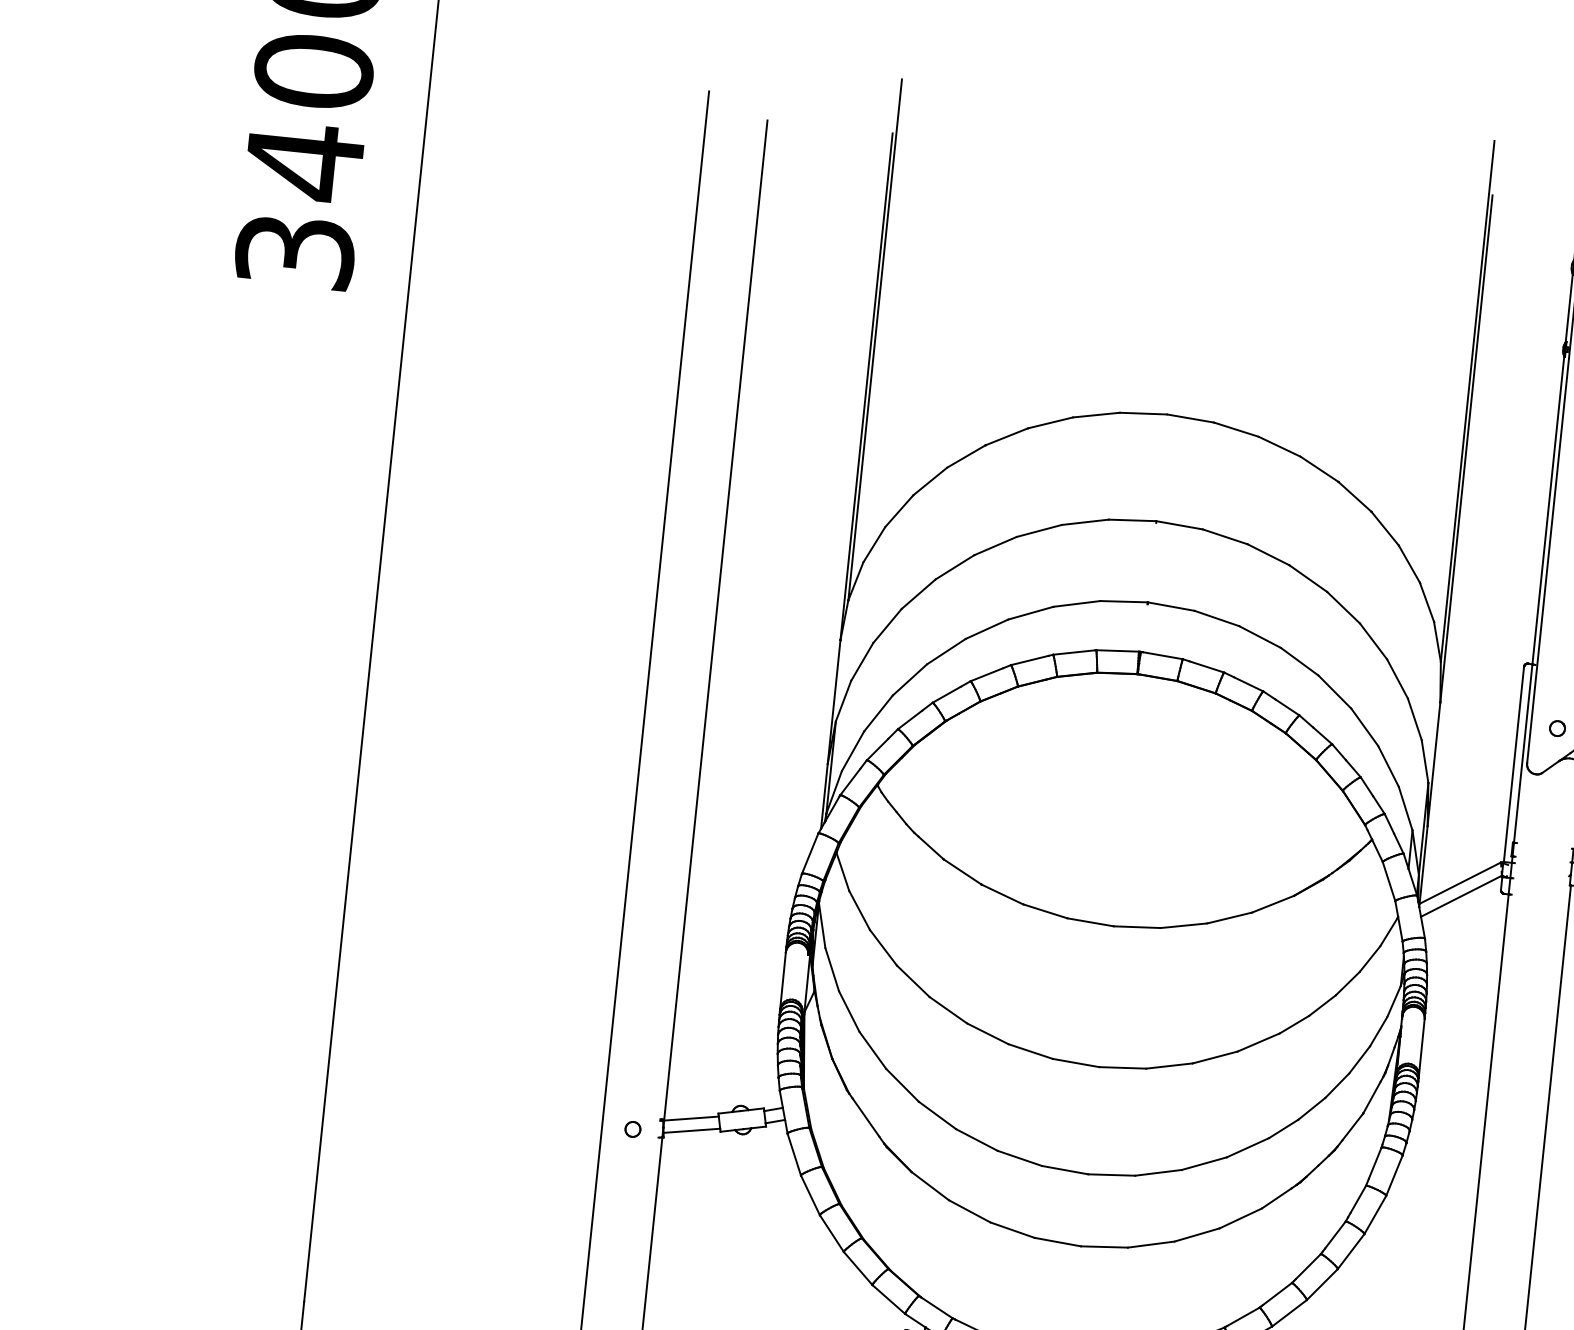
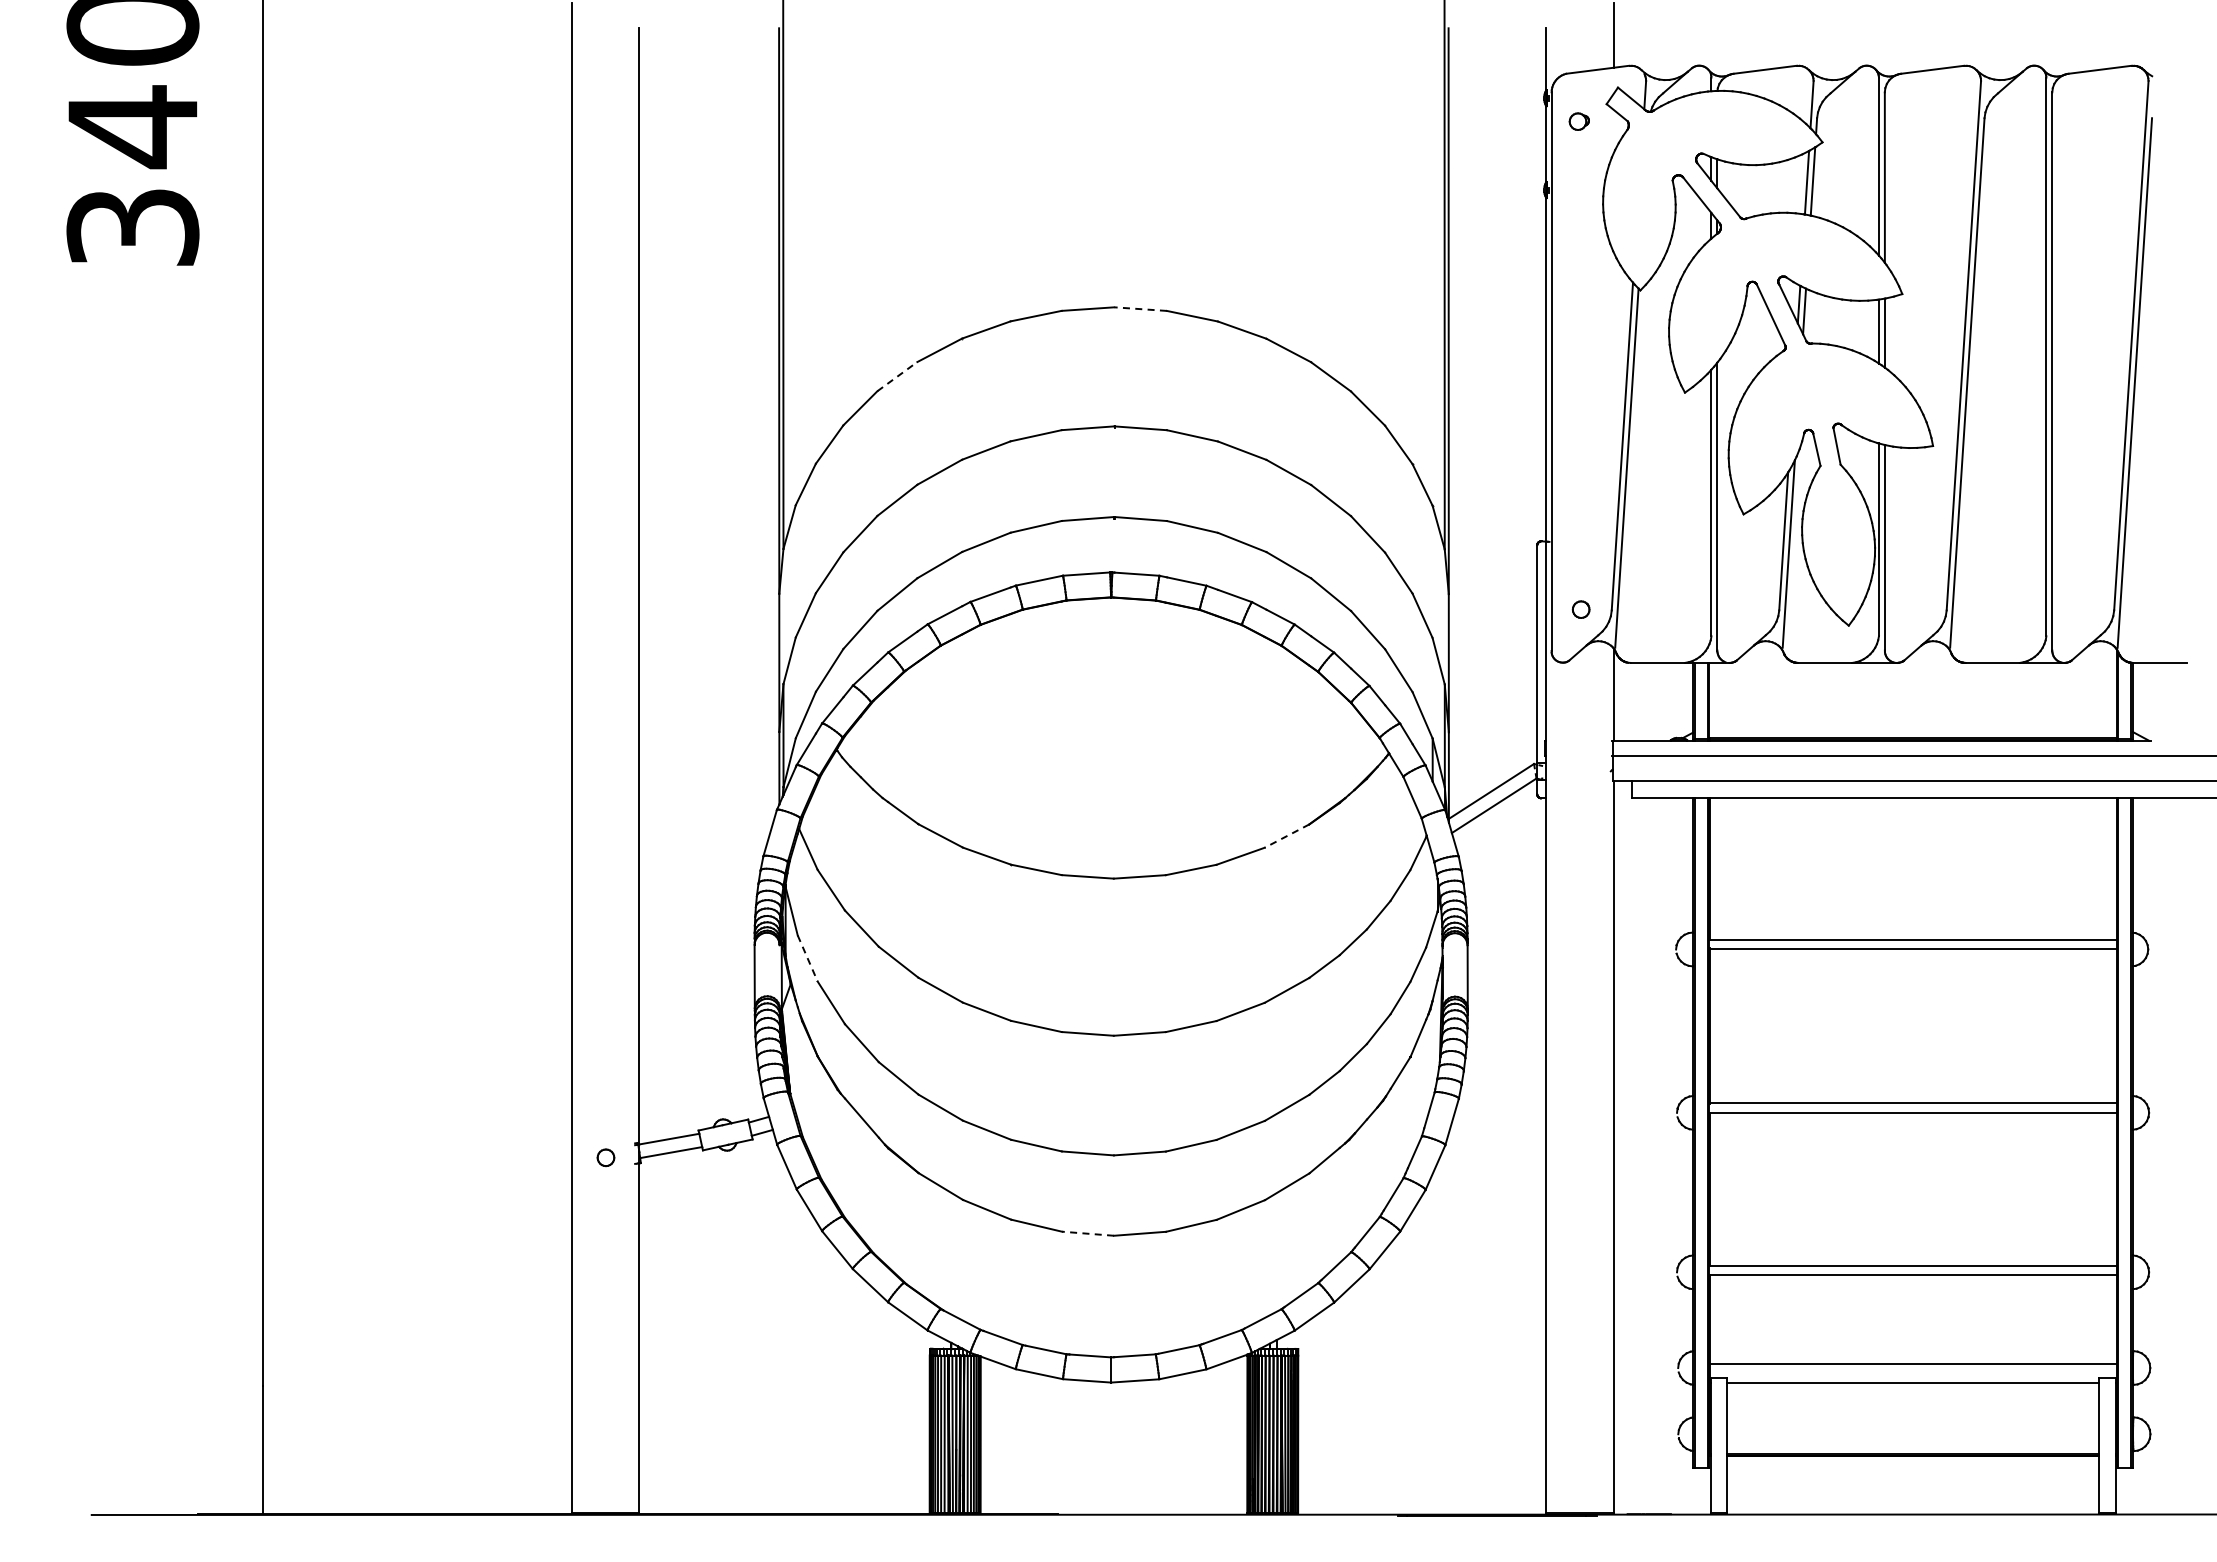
line: (1190, 418) -> (1140, 309), solid -> dashed
line: (966, 456) -> (897, 376), solid -> dashed
line: (1272, 904) -> (1286, 836), solid -> dashed
line: (831, 969) -> (807, 958), solid -> dashed
line: (1057, 1241) -> (1087, 1233), solid -> dashed

